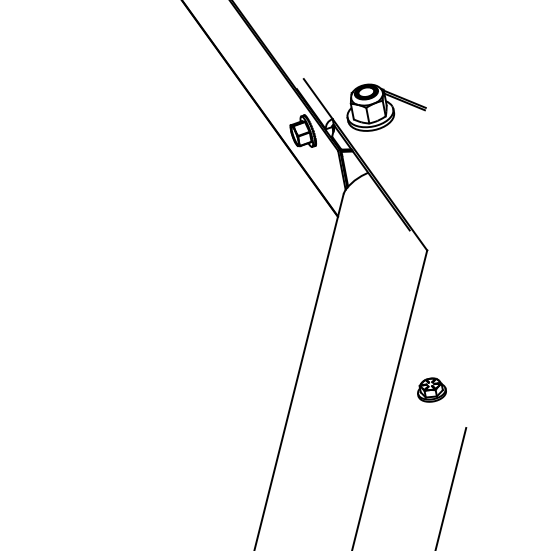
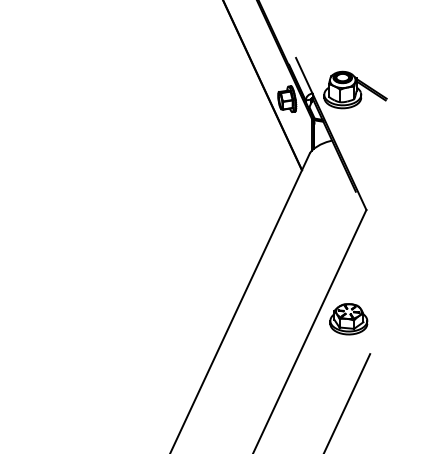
part: (431, 390) -> (348, 319), size x1.67

